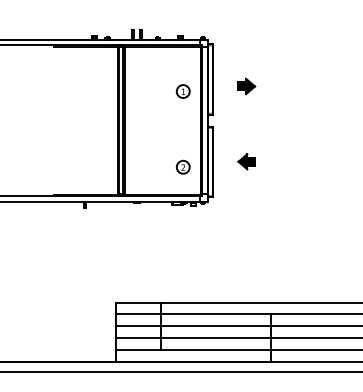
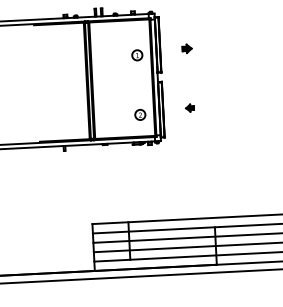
part: (246, 86) -> (186, 48), size x0.7
part: (246, 161) -> (189, 107), size x0.6

